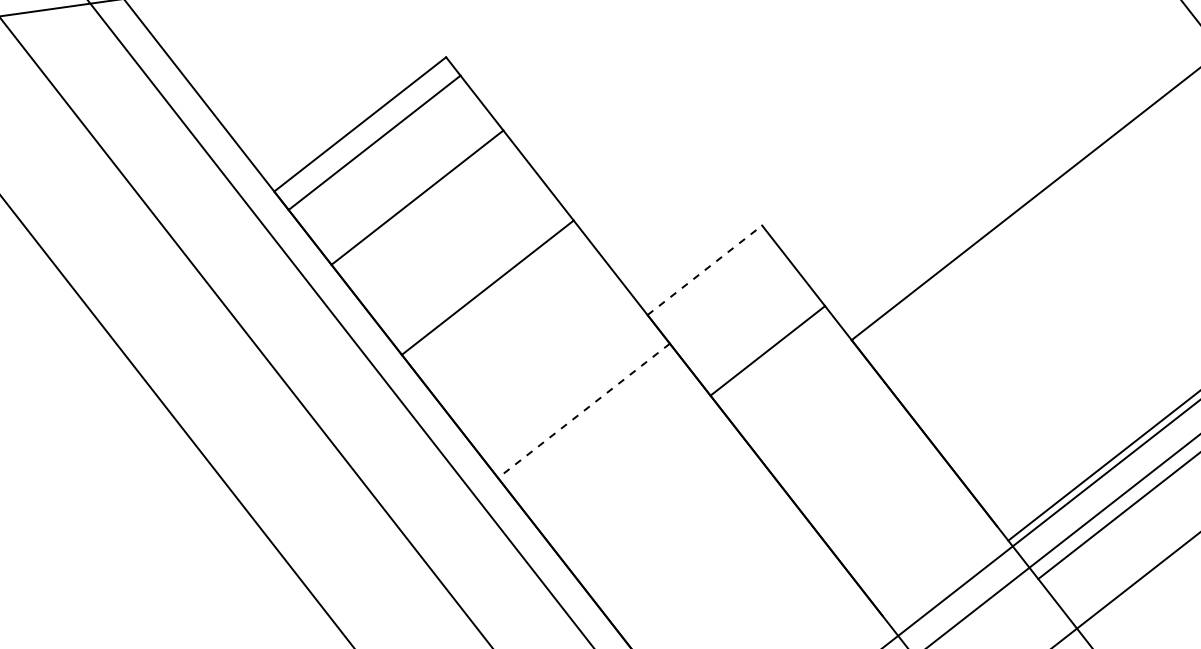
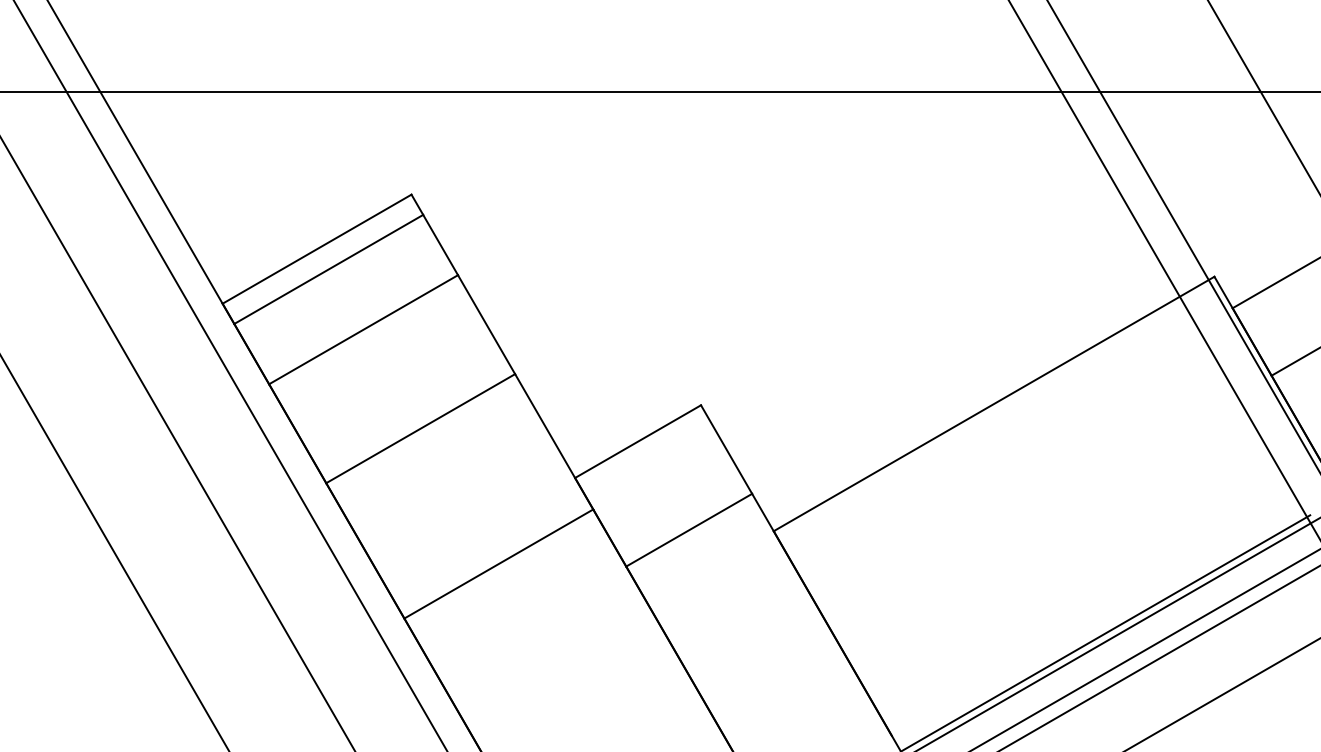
line: (705, 270) -> (638, 441), dashed -> solid
line: (583, 411) -> (498, 564), dashed -> solid

